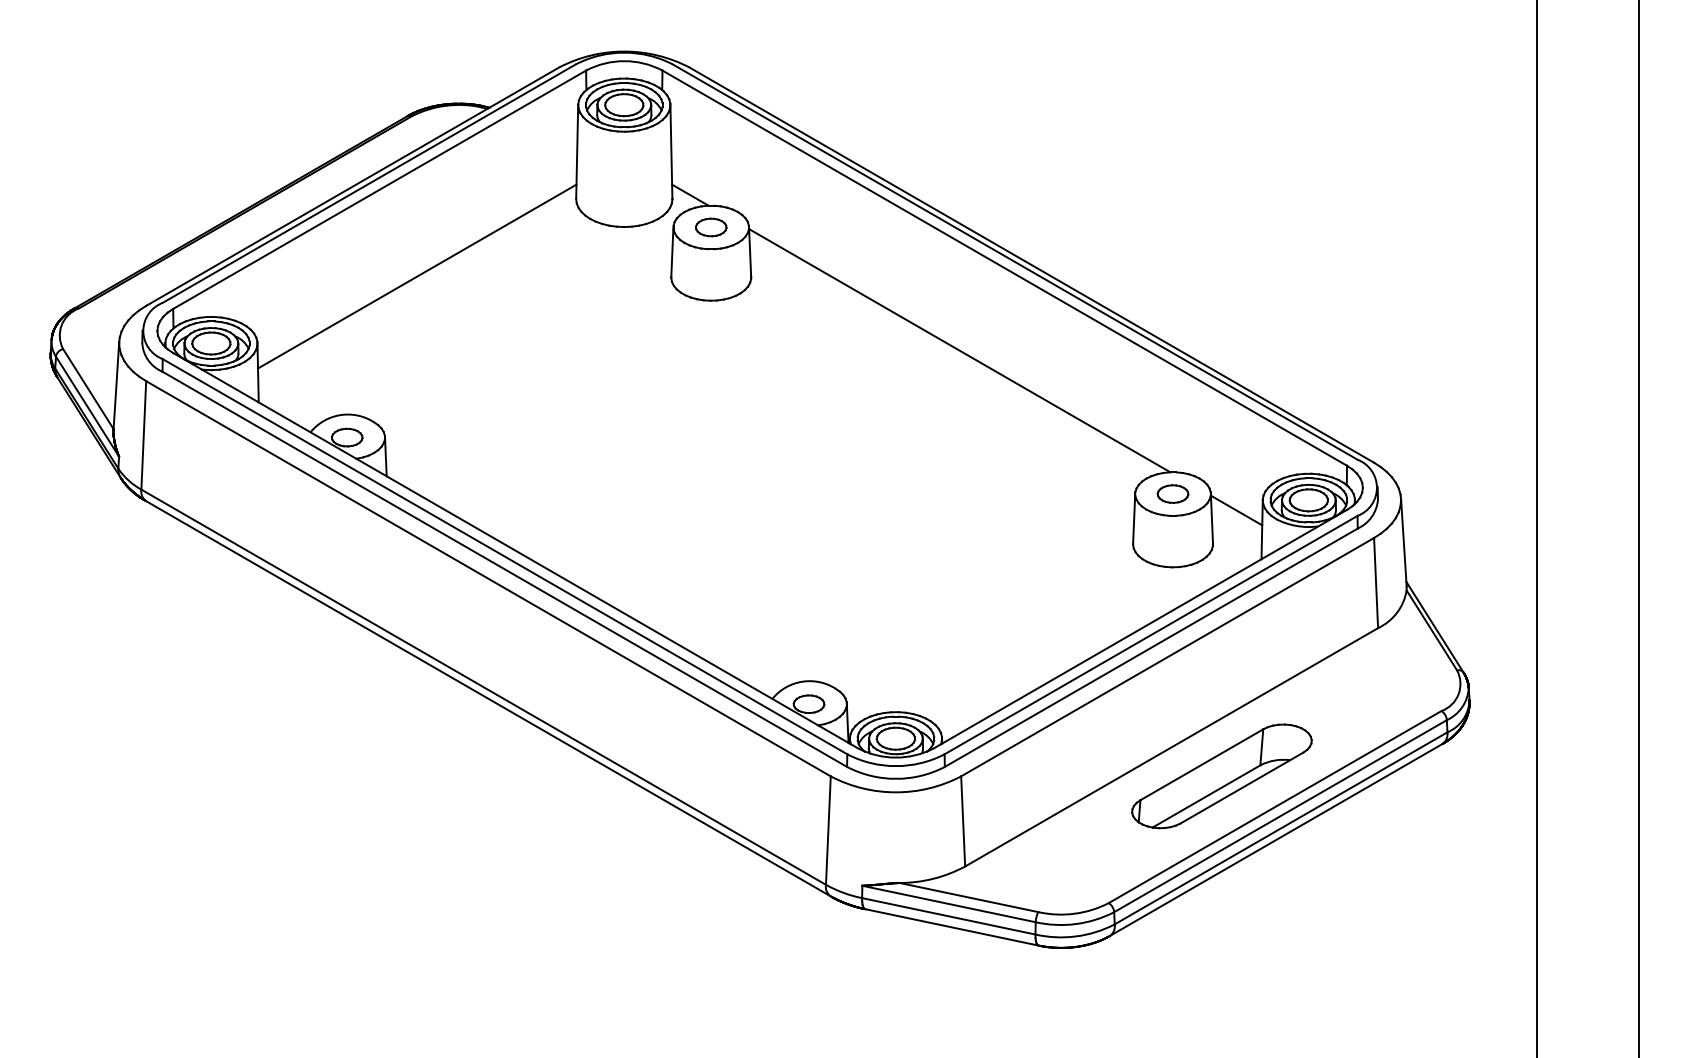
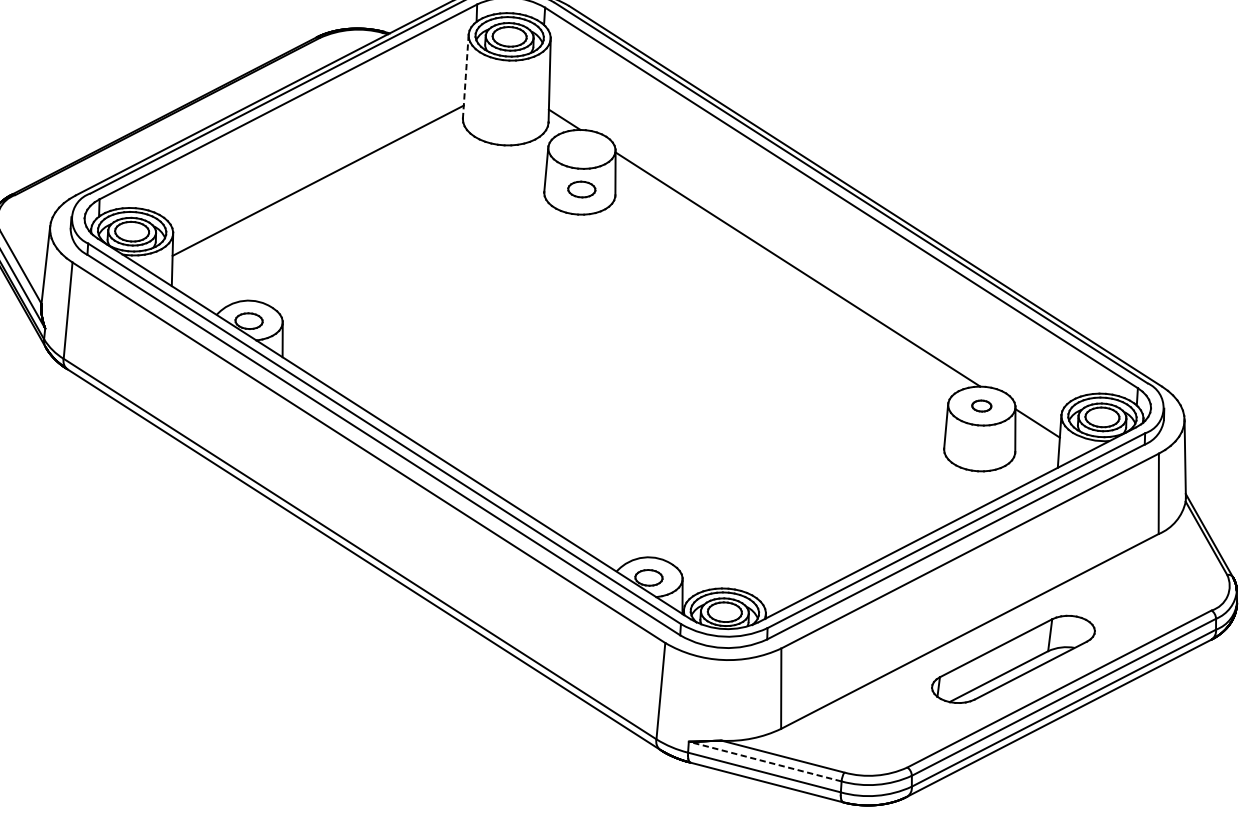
line: (577, 152) -> (466, 77), solid -> dashed
part: (711, 227) -> (582, 189), moved
part: (1172, 493) -> (981, 405), size x0.7
line: (949, 904) -> (765, 762), solid -> dashed

